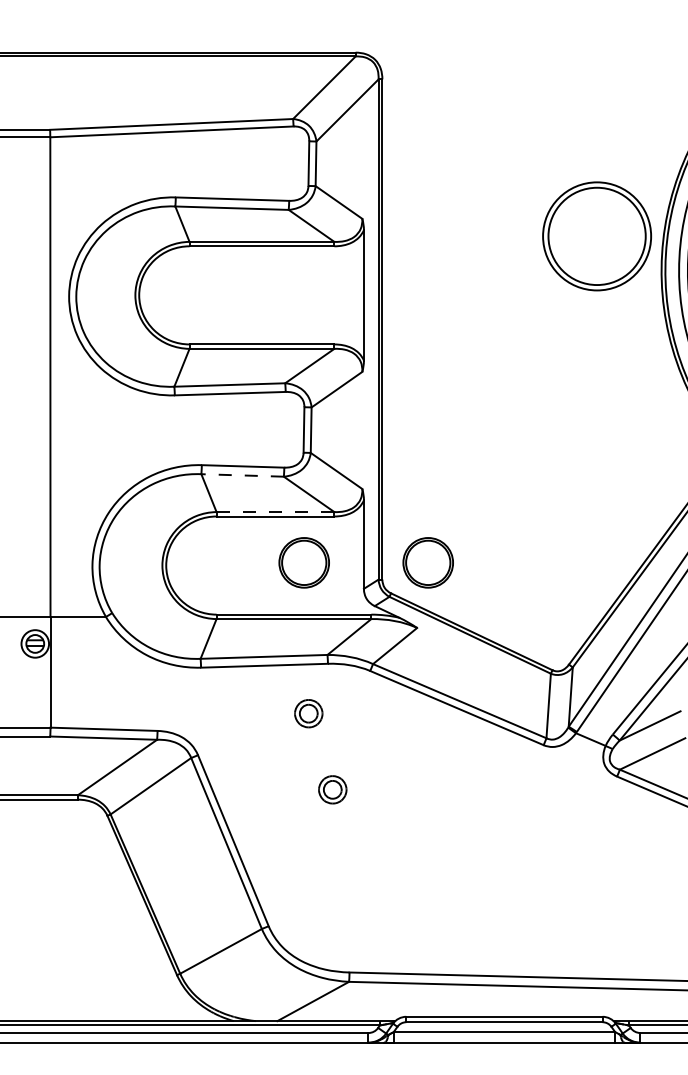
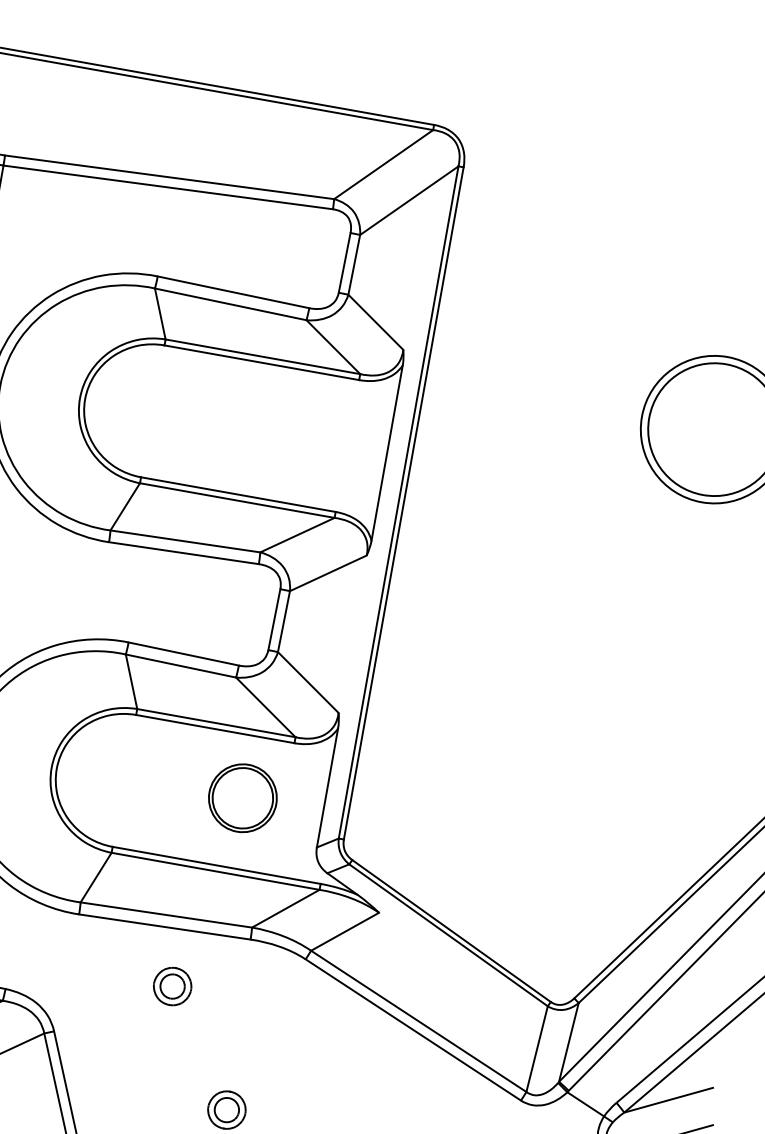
line: (242, 475) -> (180, 666), dashed -> solid
line: (275, 512) -> (216, 723), dashed -> solid
part: (427, 562) -> (408, 827), removed
part: (308, 713) -> (172, 986), moved

